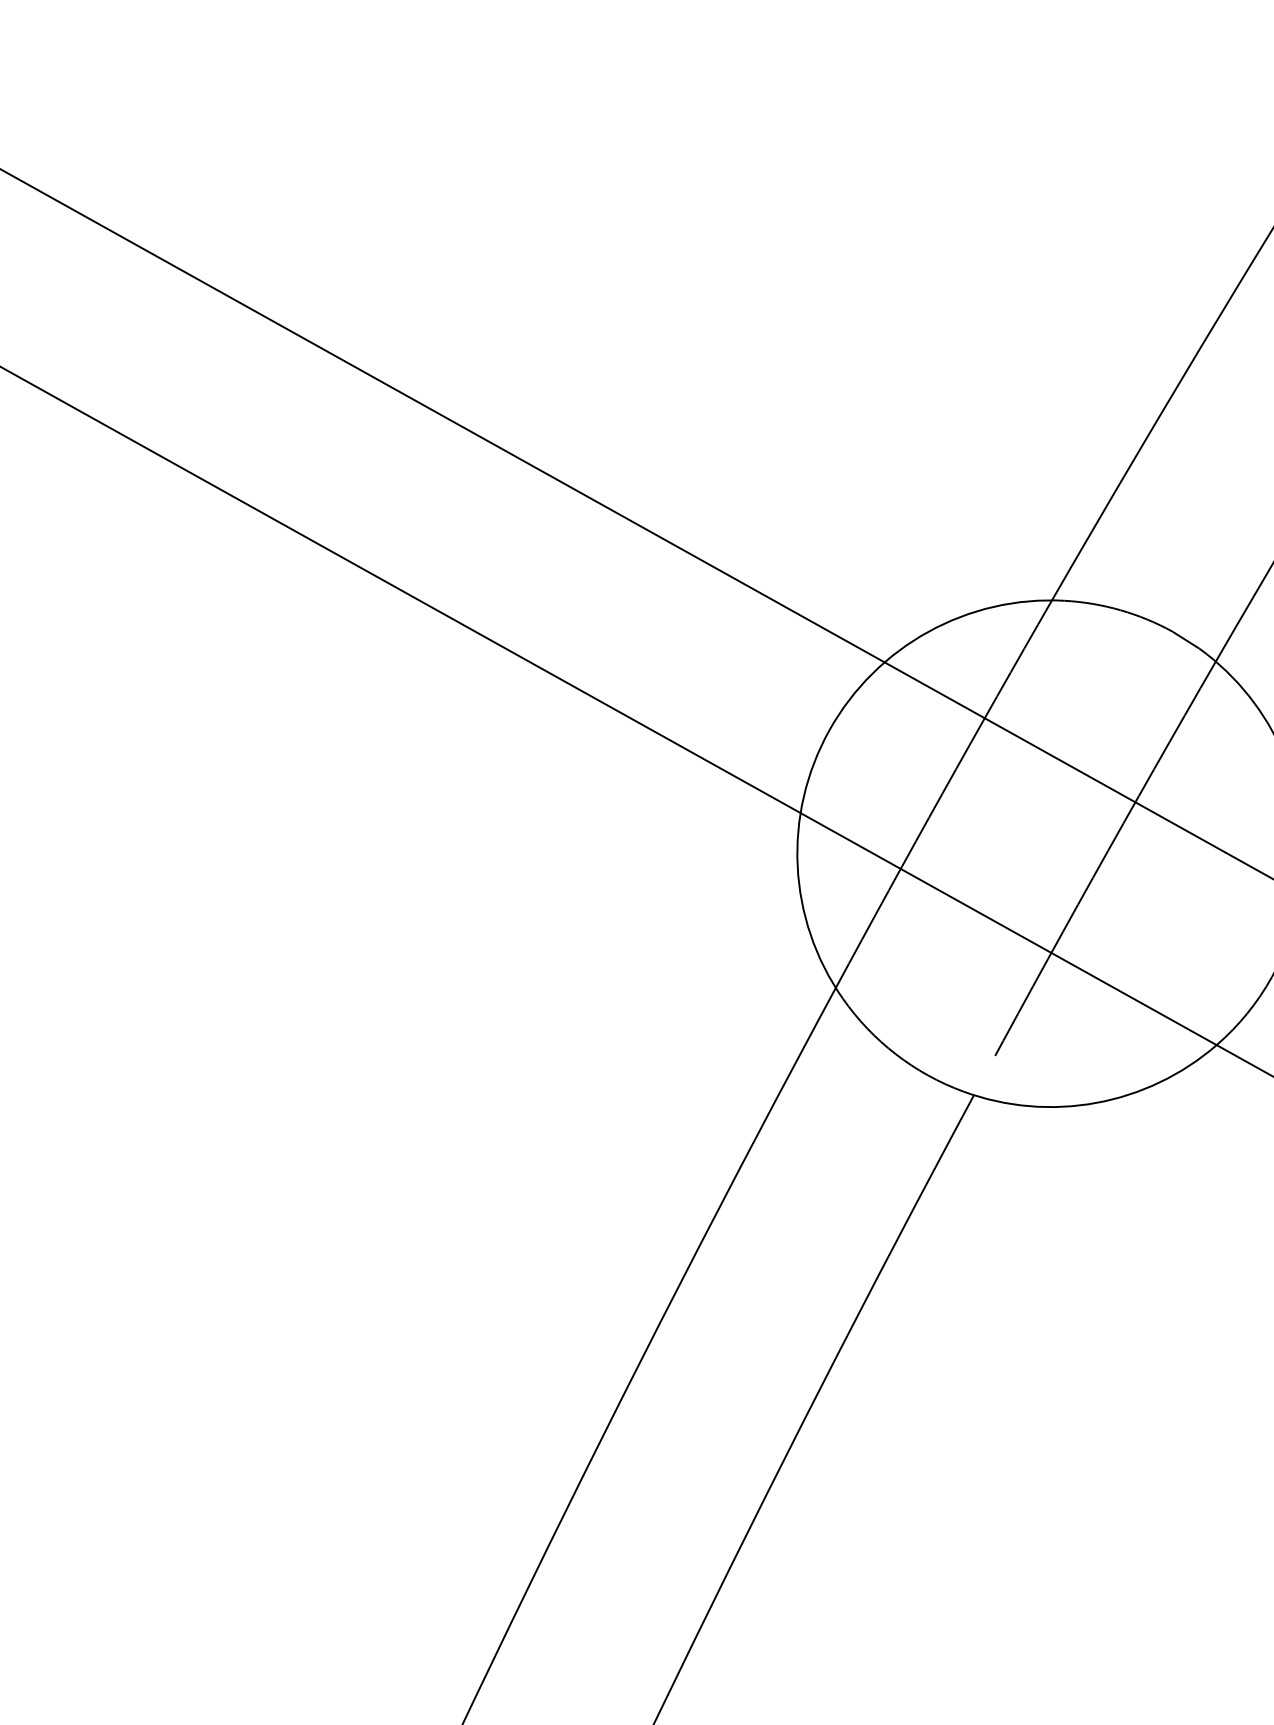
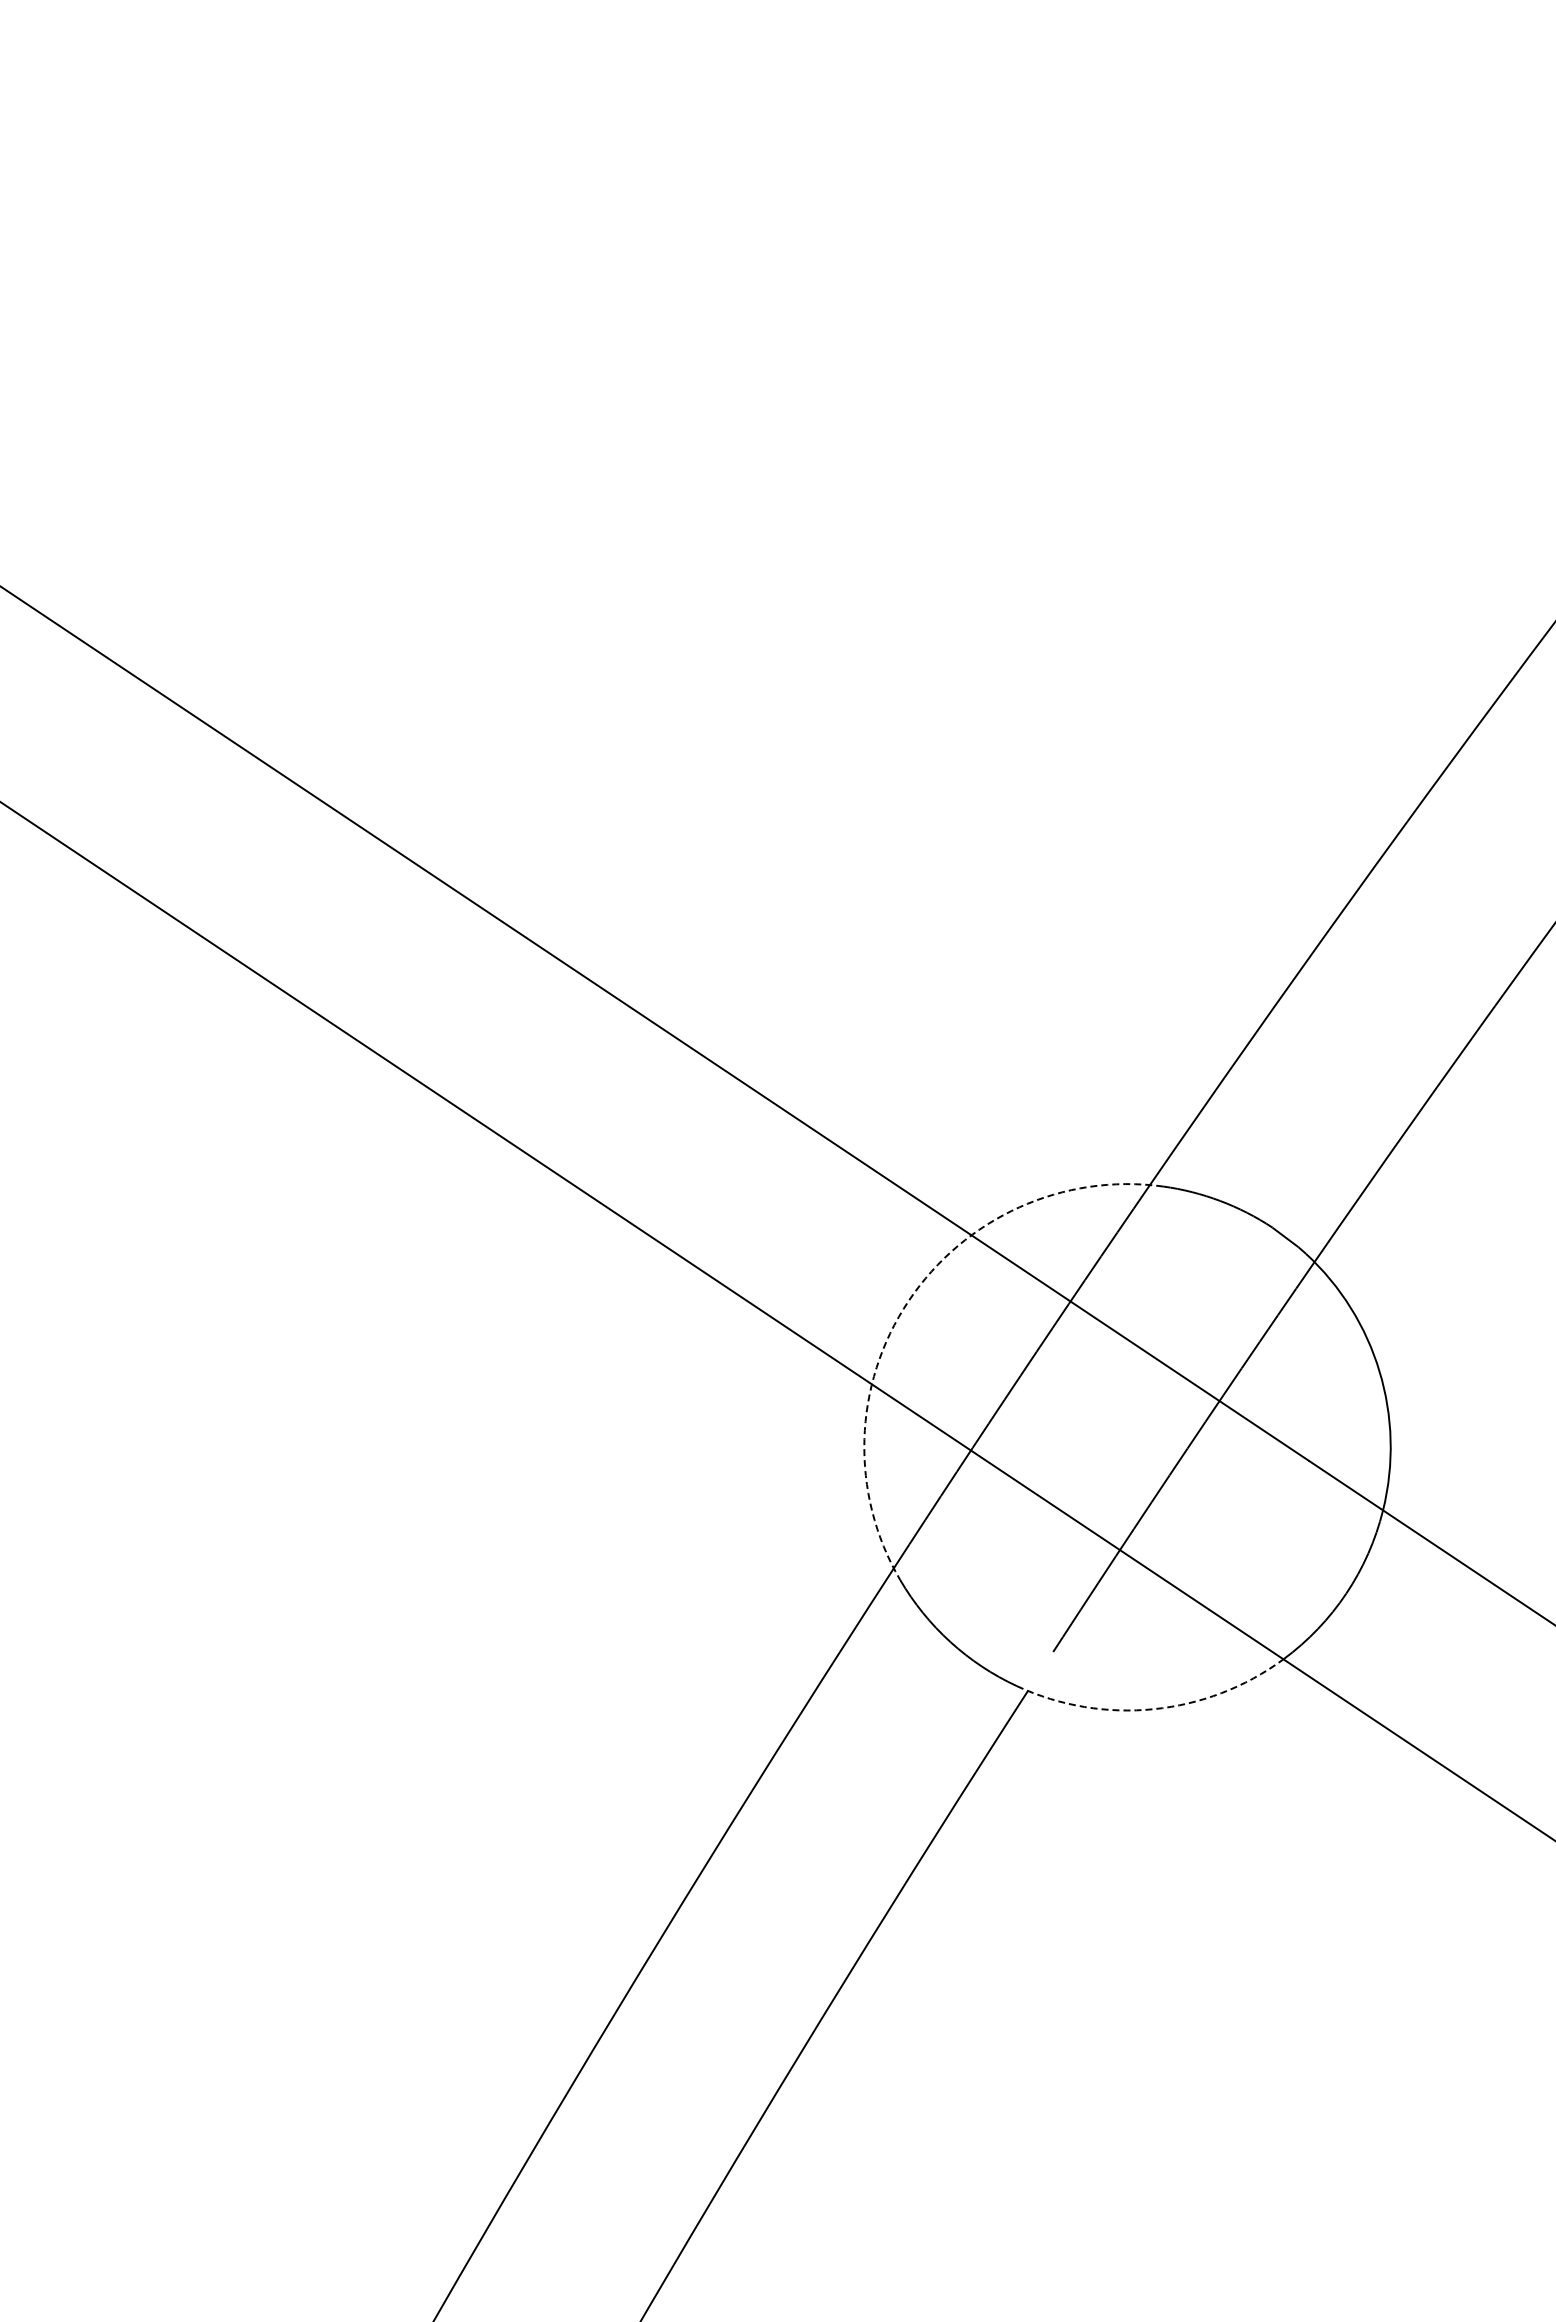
arc: (829, 730) -> (908, 1301), solid -> dashed
arc: (1095, 1103) -> (1153, 1709), solid -> dashed

